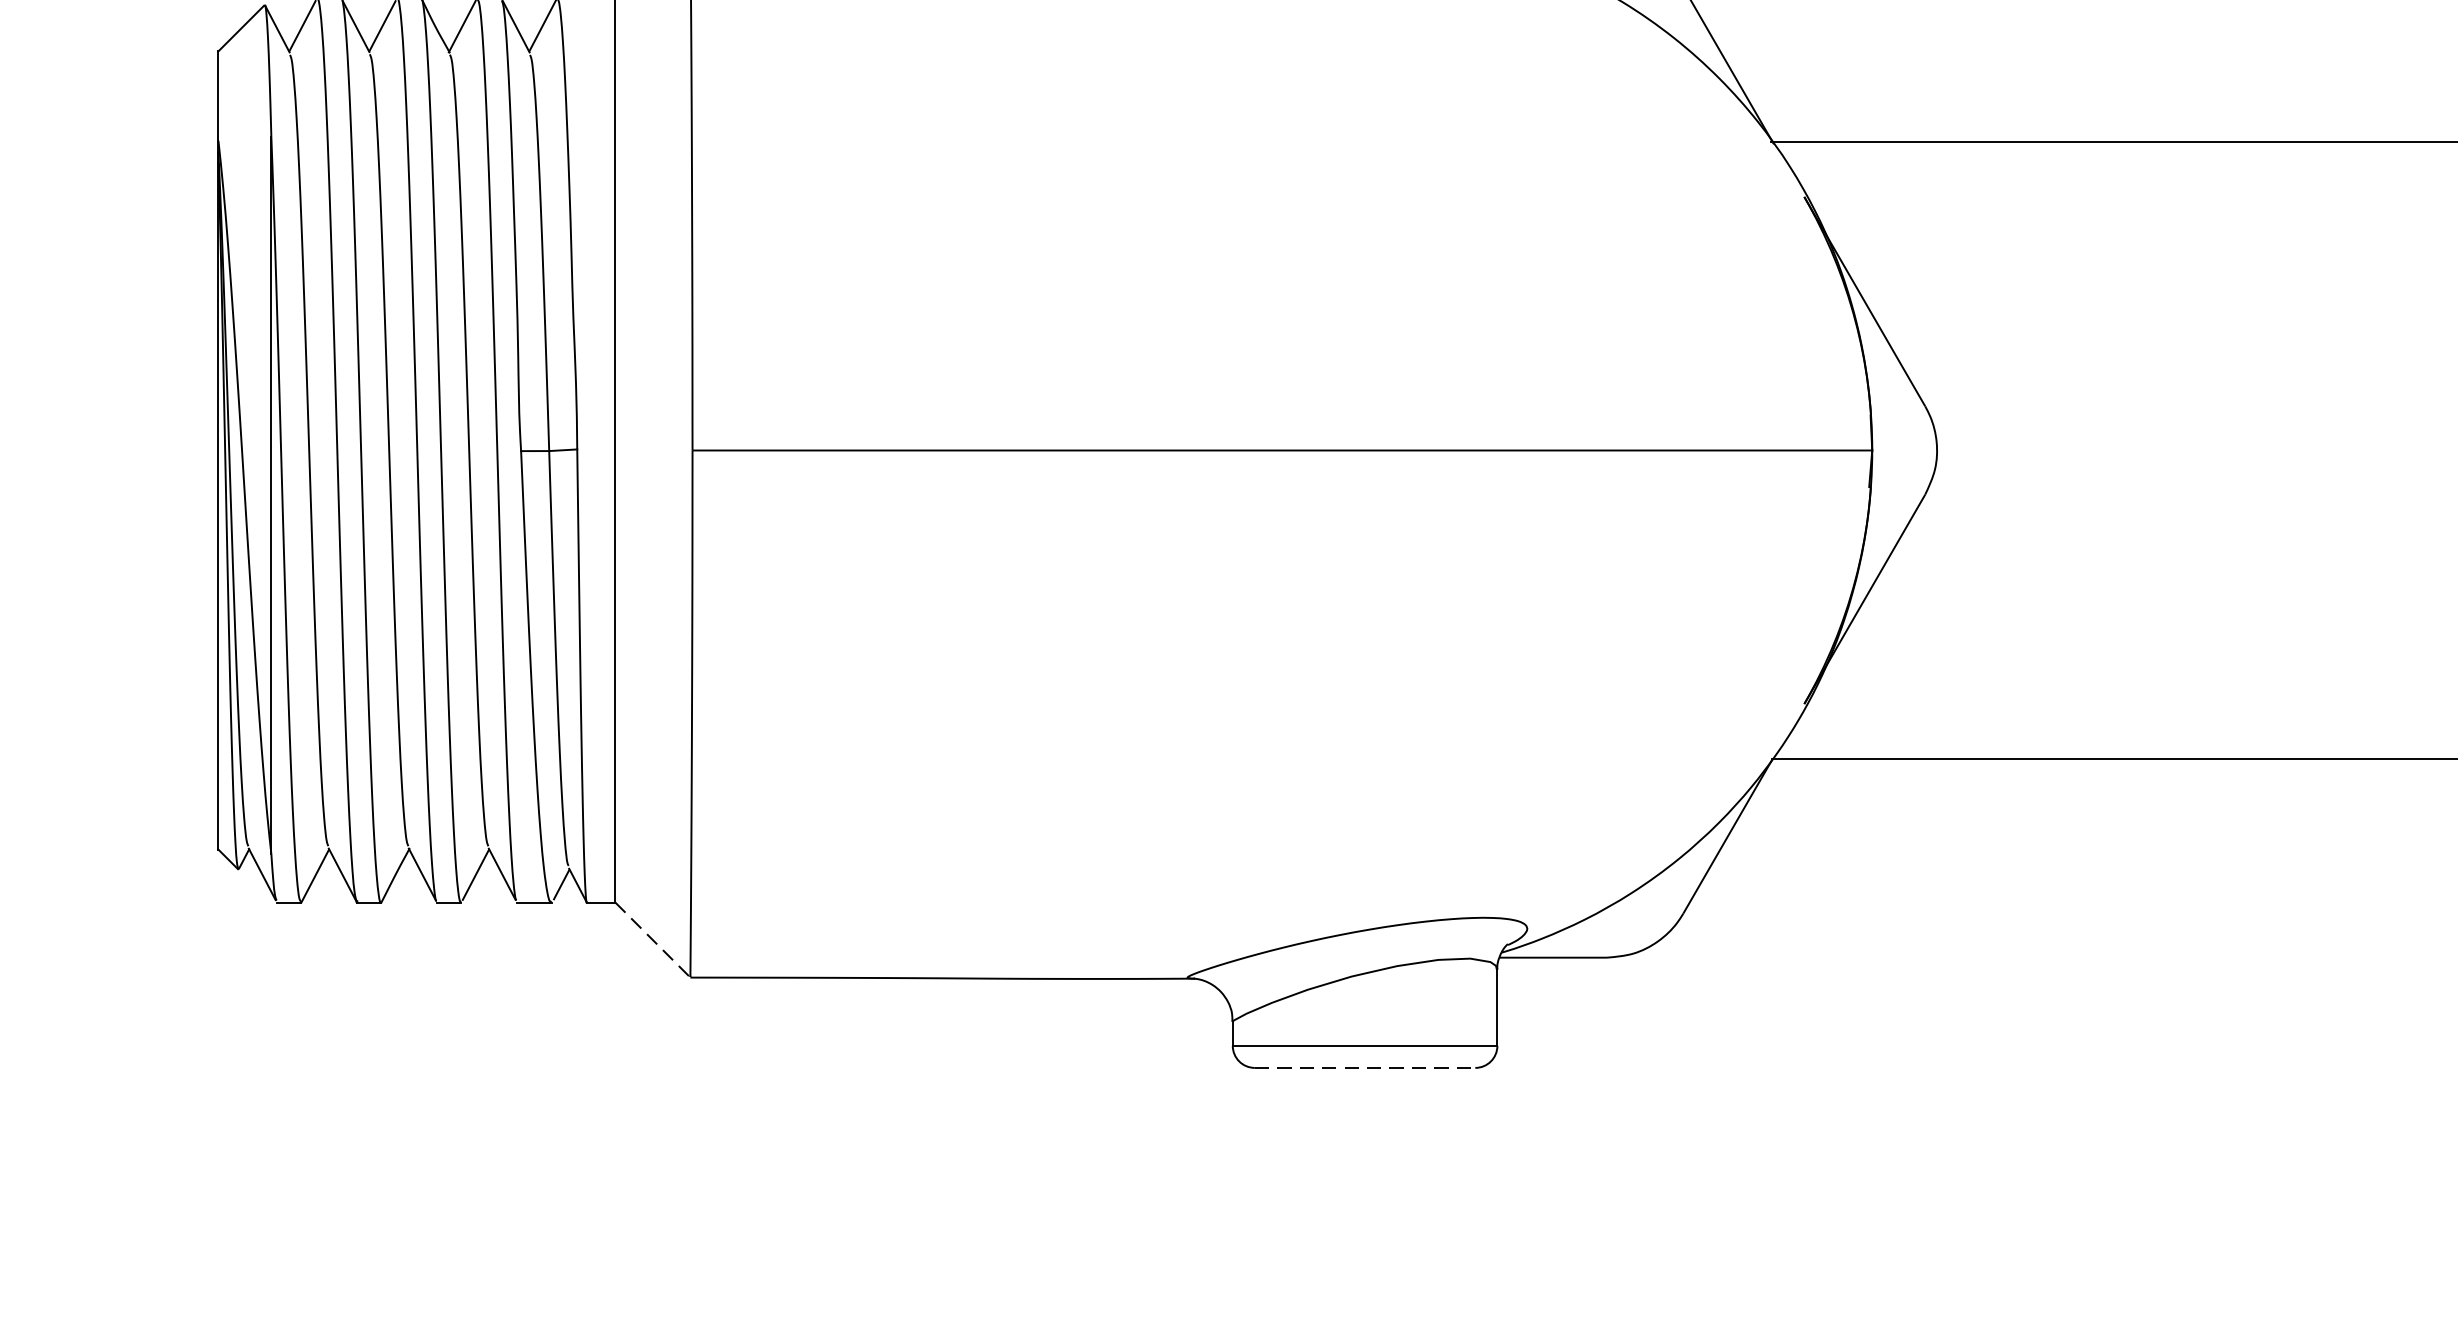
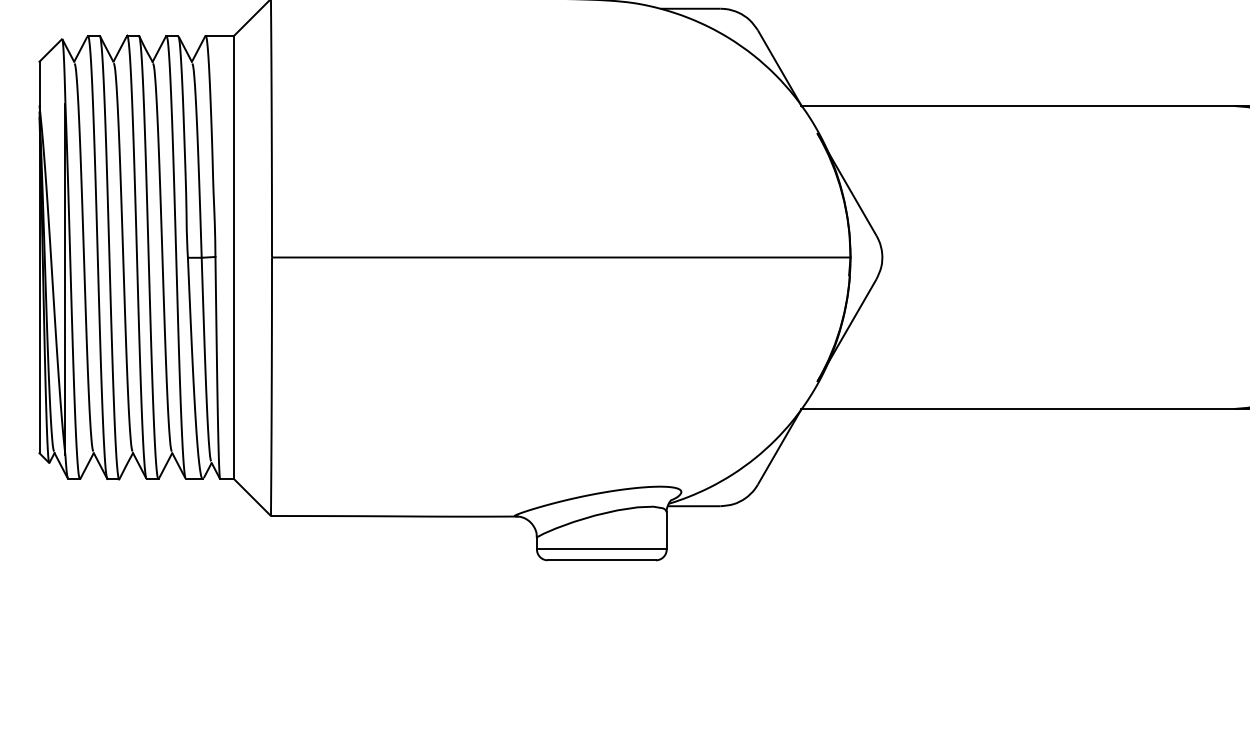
line: (652, 939) -> (252, 497), dashed -> solid
line: (1366, 1068) -> (602, 560), dashed -> solid

